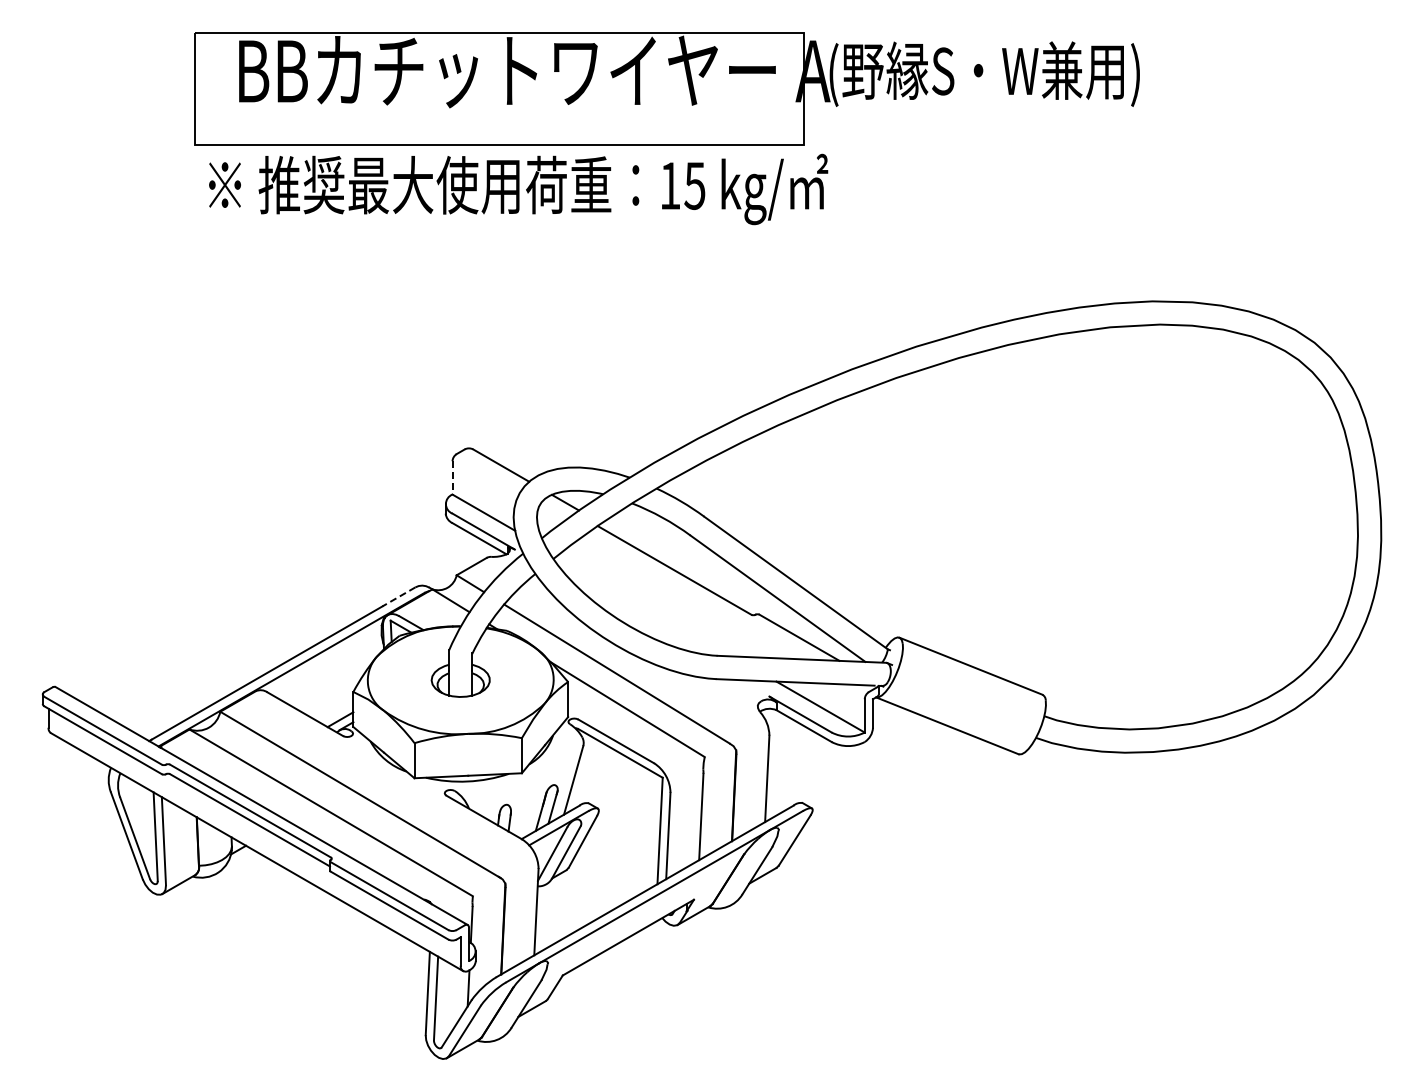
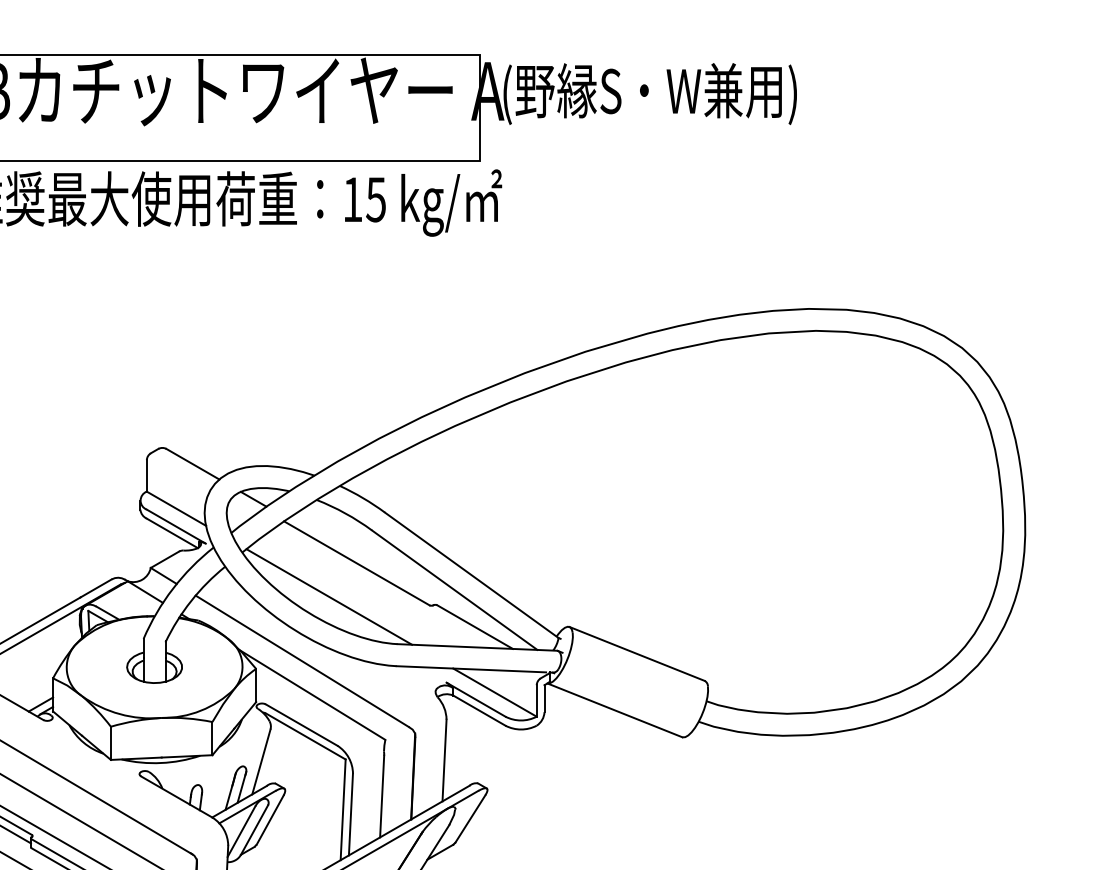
line: (452, 477) -> (146, 475), dashed -> solid
line: (398, 597) -> (95, 588), dashed -> solid
line: (644, 605) -> (328, 596), added

